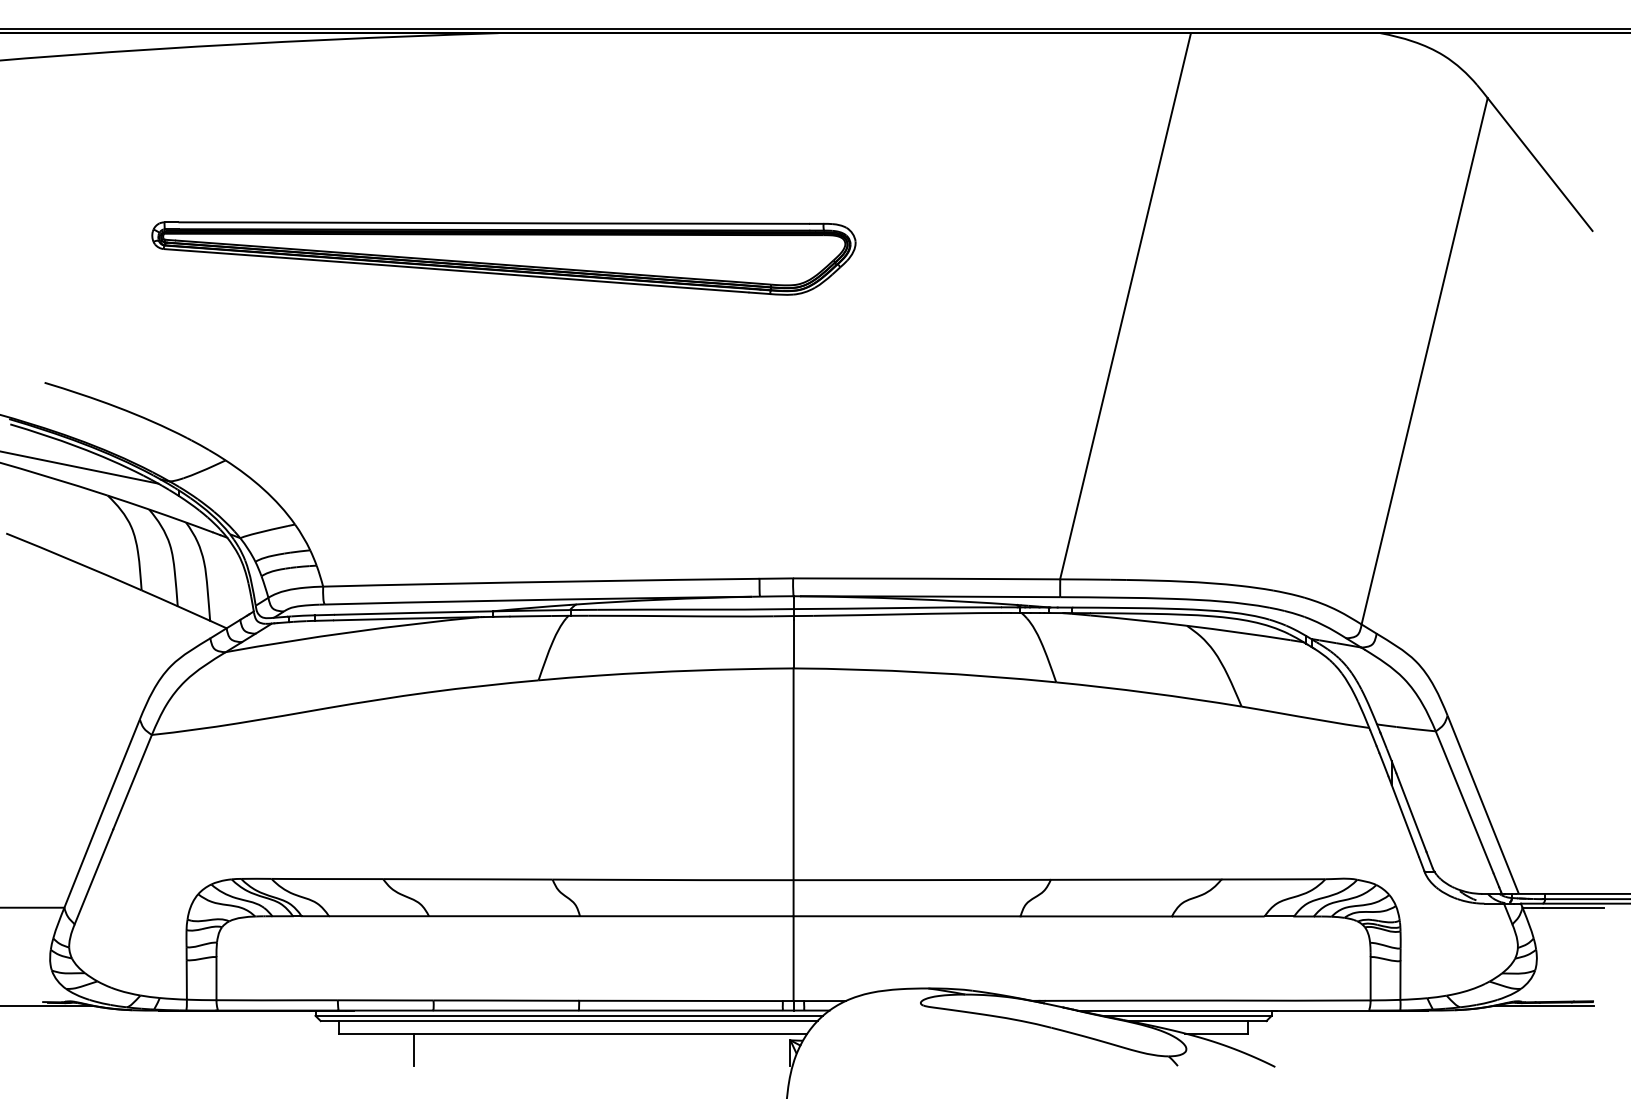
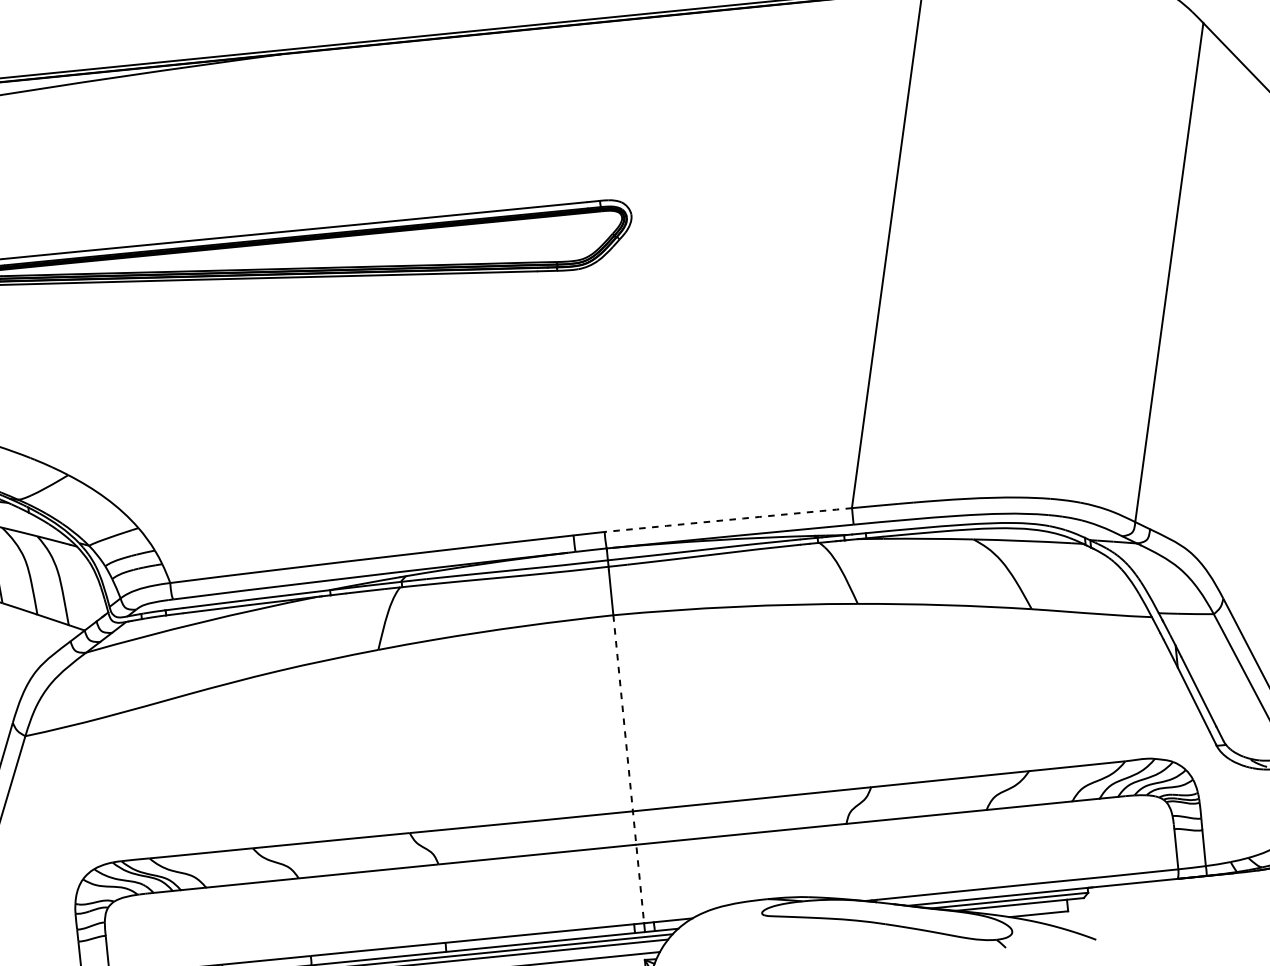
arc: (926, 578) -> (728, 519), solid -> dashed
line: (793, 835) -> (628, 769), solid -> dashed

